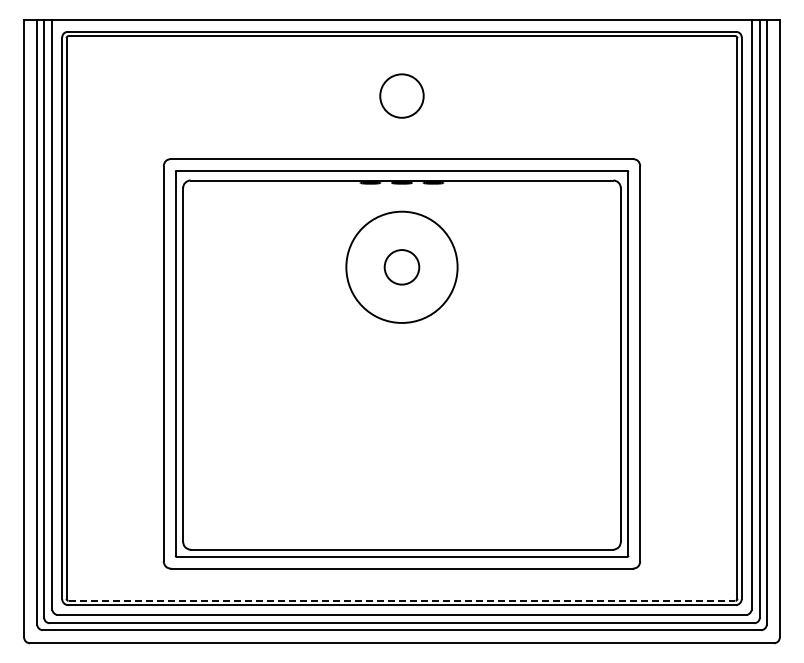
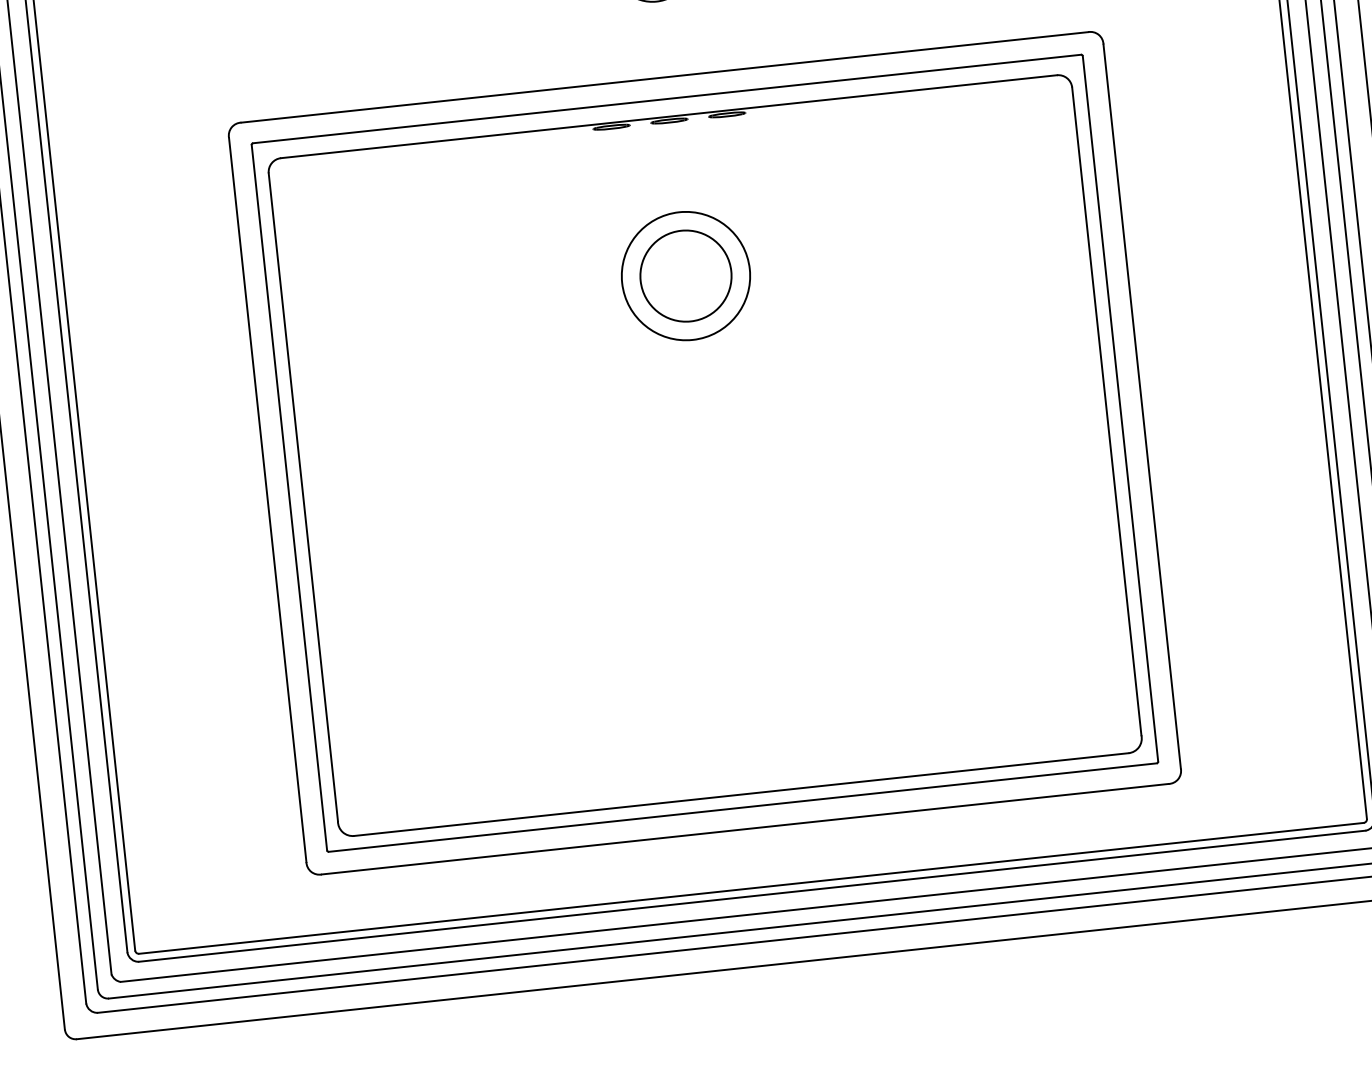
circle: (401, 267) -> (685, 276), size x0.62
circle: (401, 267) -> (685, 276), size x1.43
line: (402, 600) -> (752, 887), dashed -> solid

